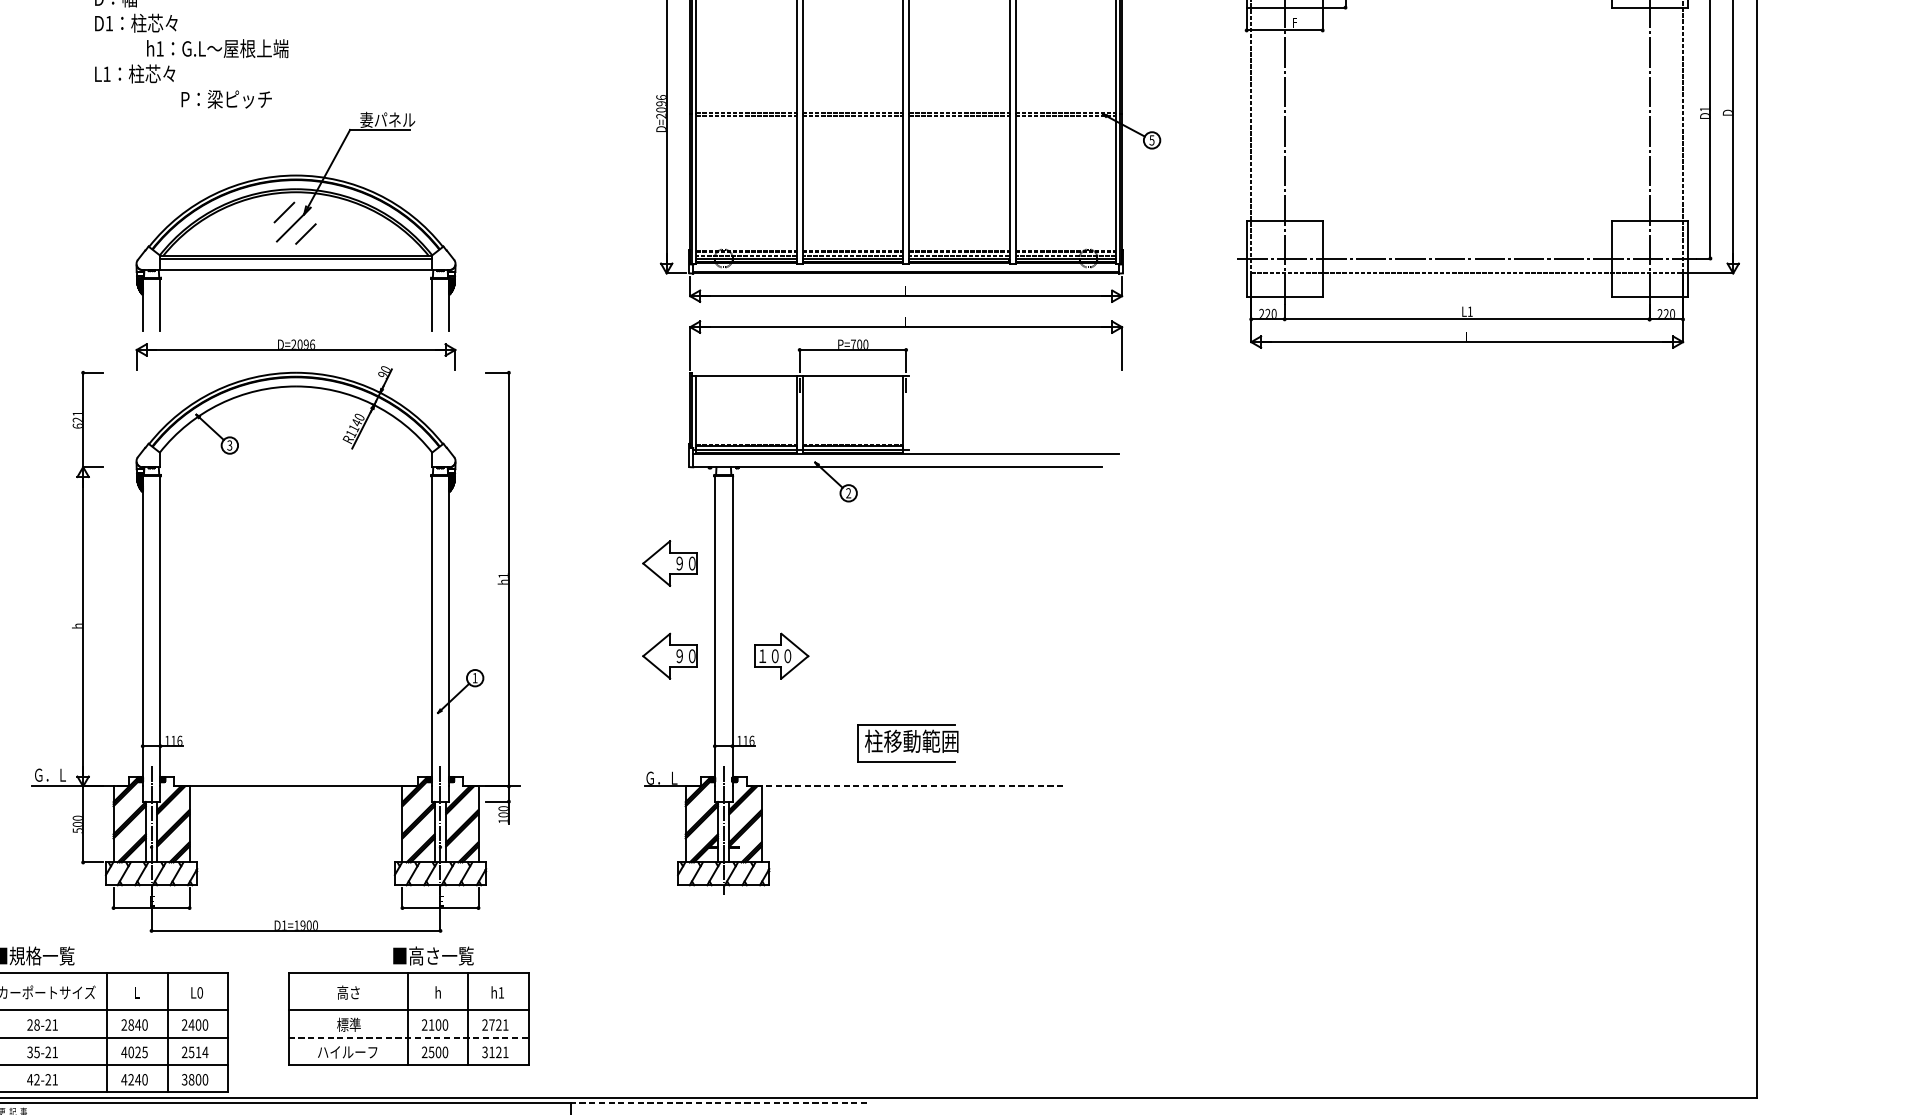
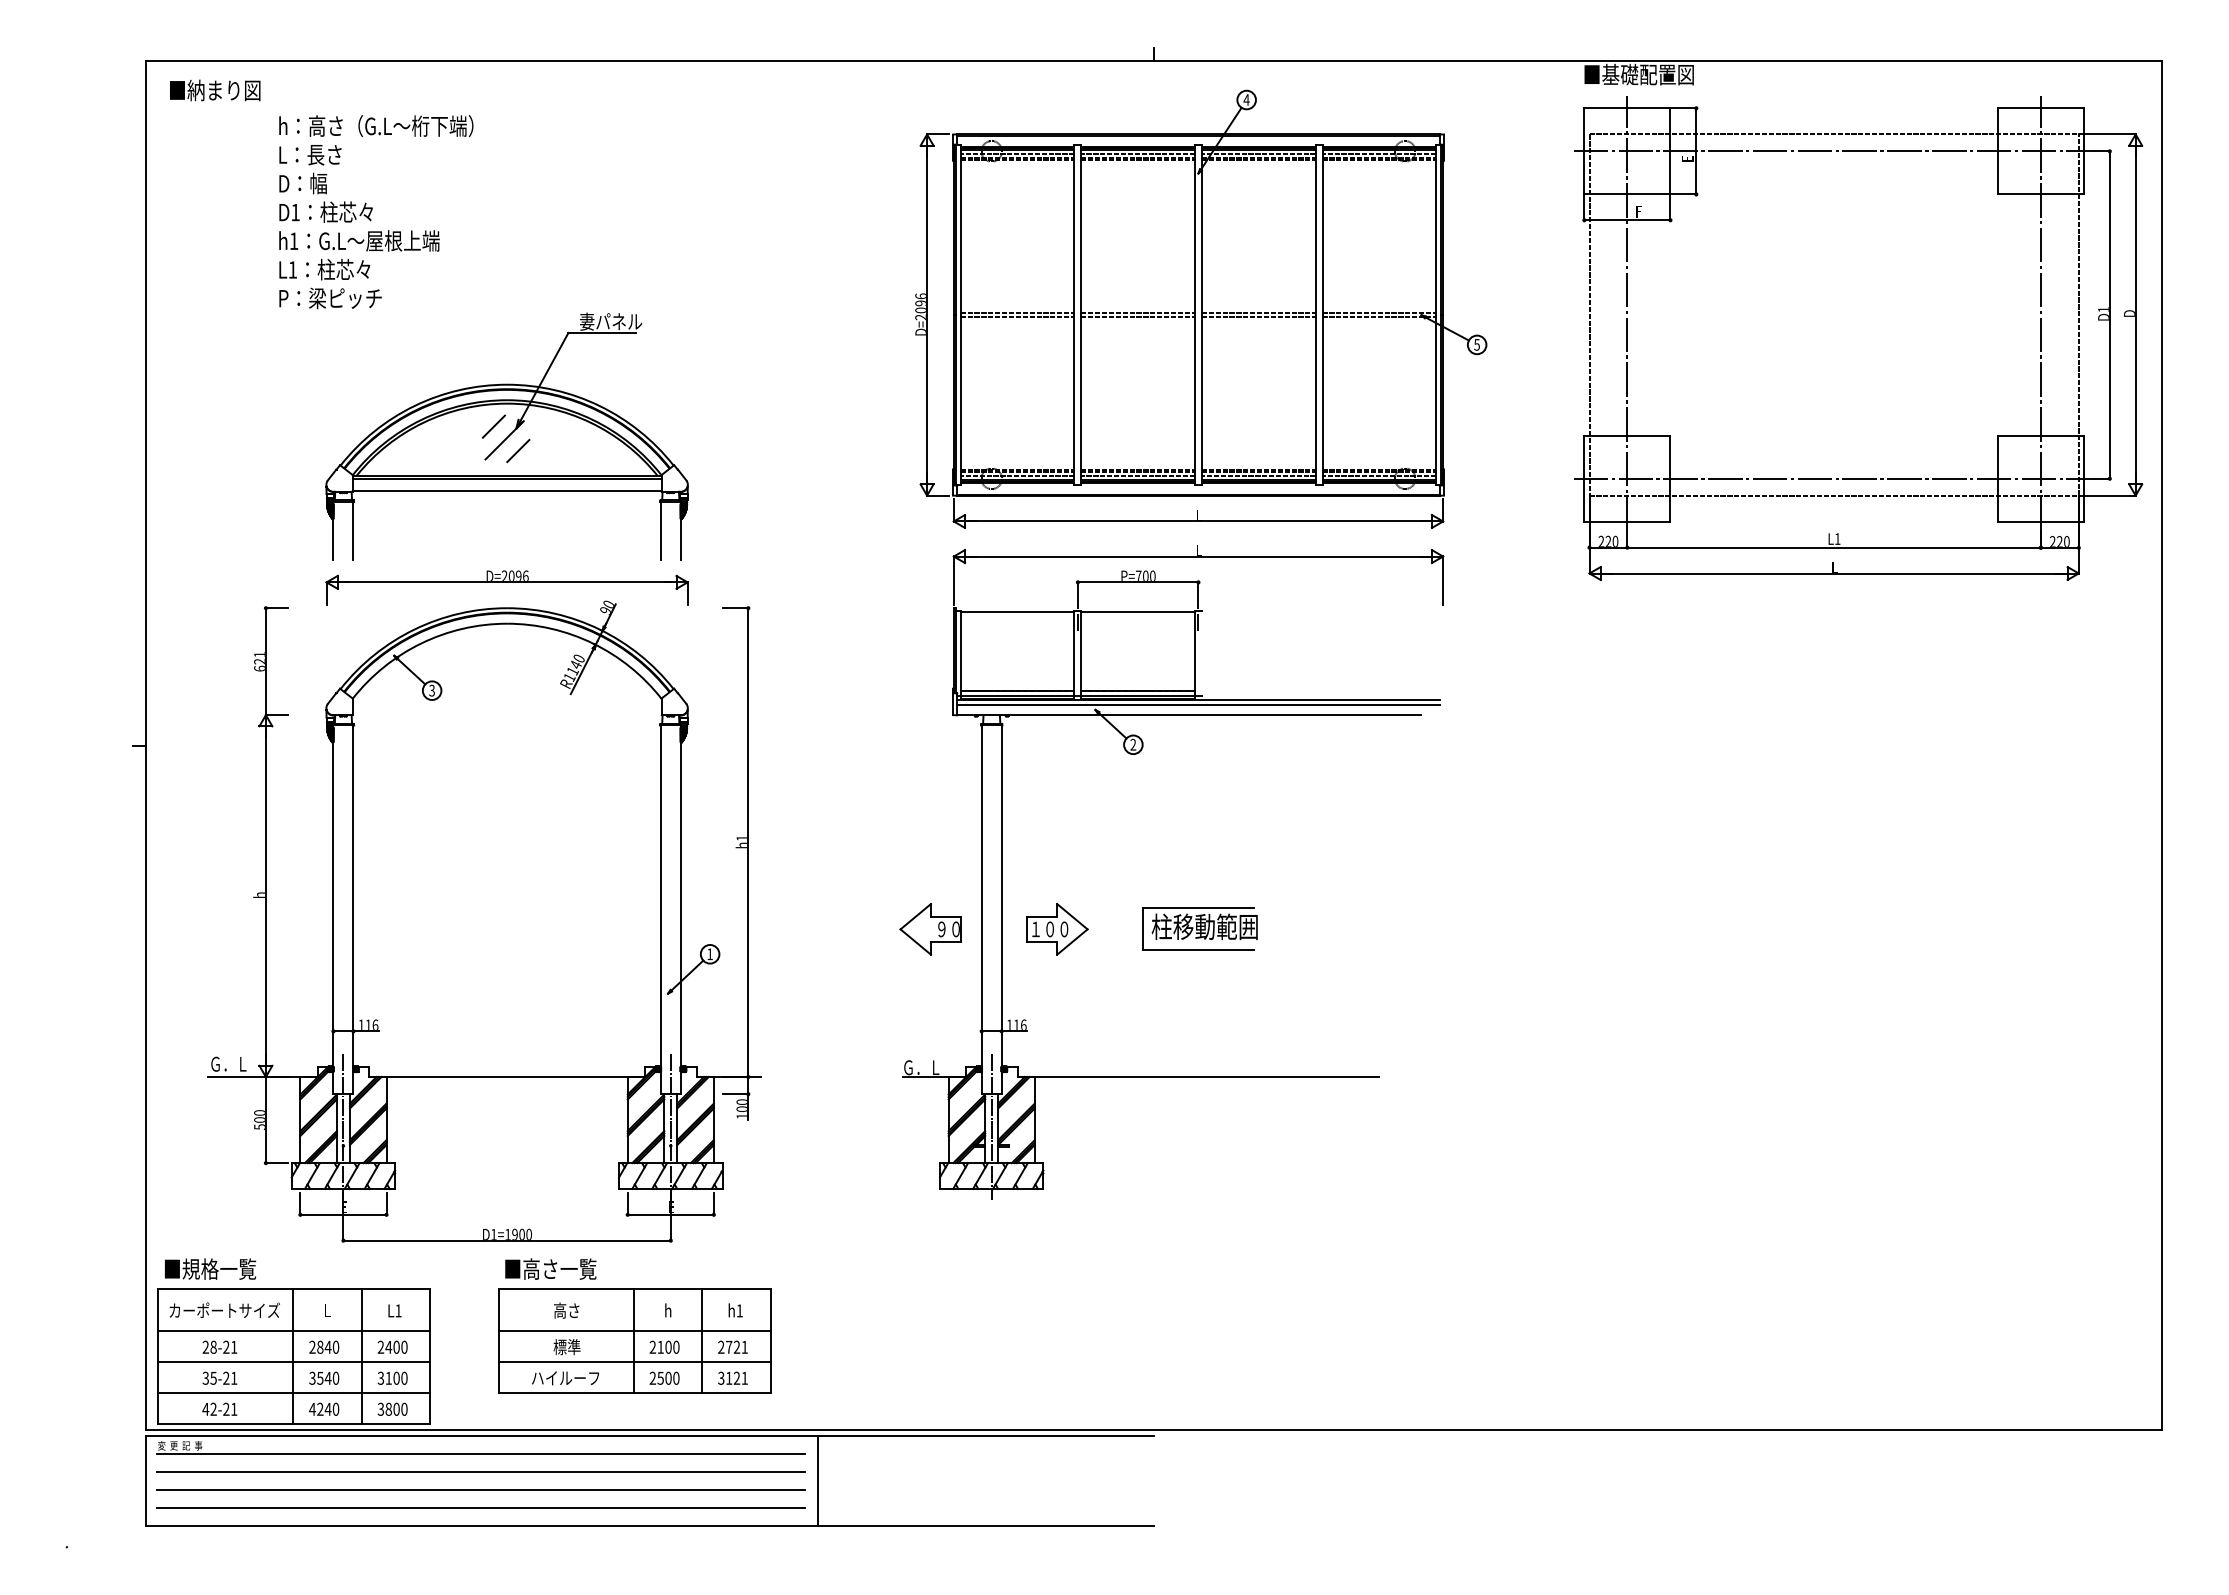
text: (217, 48) -> (359, 240), moved
text: (226, 99) -> (330, 298), moved
line: (906, 457) -> (1198, 704), added
part: (669, 563) -> (930, 824), removed
part: (907, 742) -> (1199, 928), moved
line: (906, 786) -> (1198, 1076), dashed -> solid
text: (433, 955) -> (550, 1268), moved
text: (200, 992) -> (398, 1310), L0 -> L1
line: (408, 1037) -> (634, 1361), dashed -> solid
text: (134, 1051) -> (324, 1377), 4025 -> 3540
text: (194, 1051) -> (392, 1377), 2514 -> 3100
line: (719, 1102) -> (986, 1435), dashed -> solid

